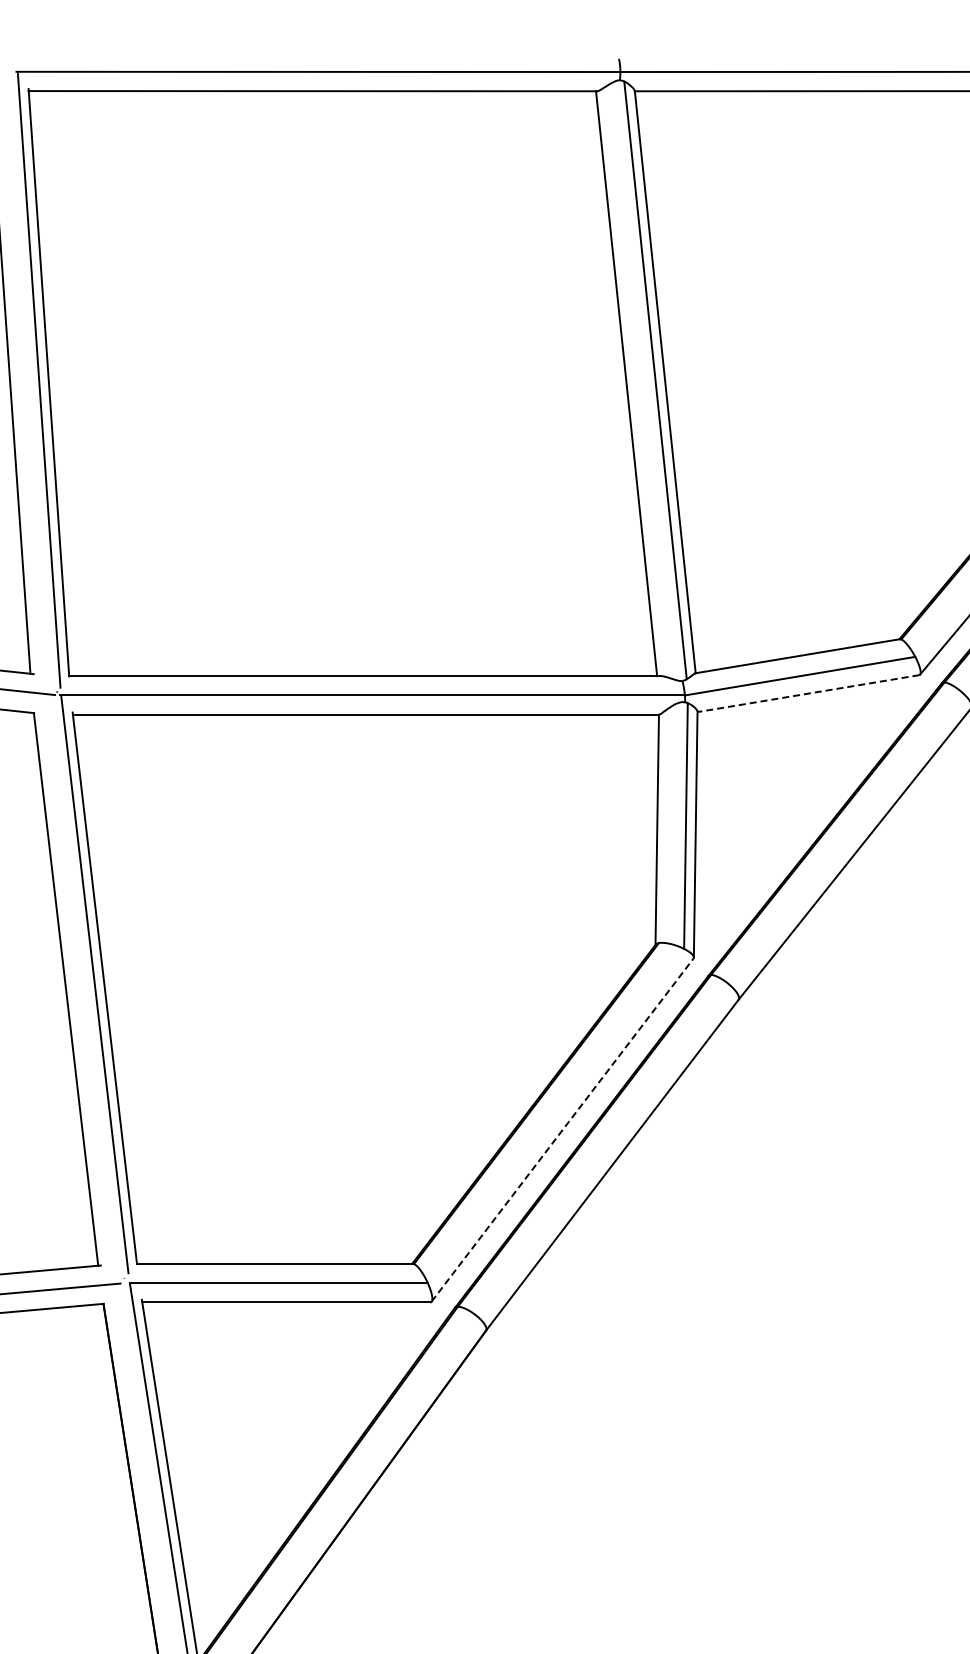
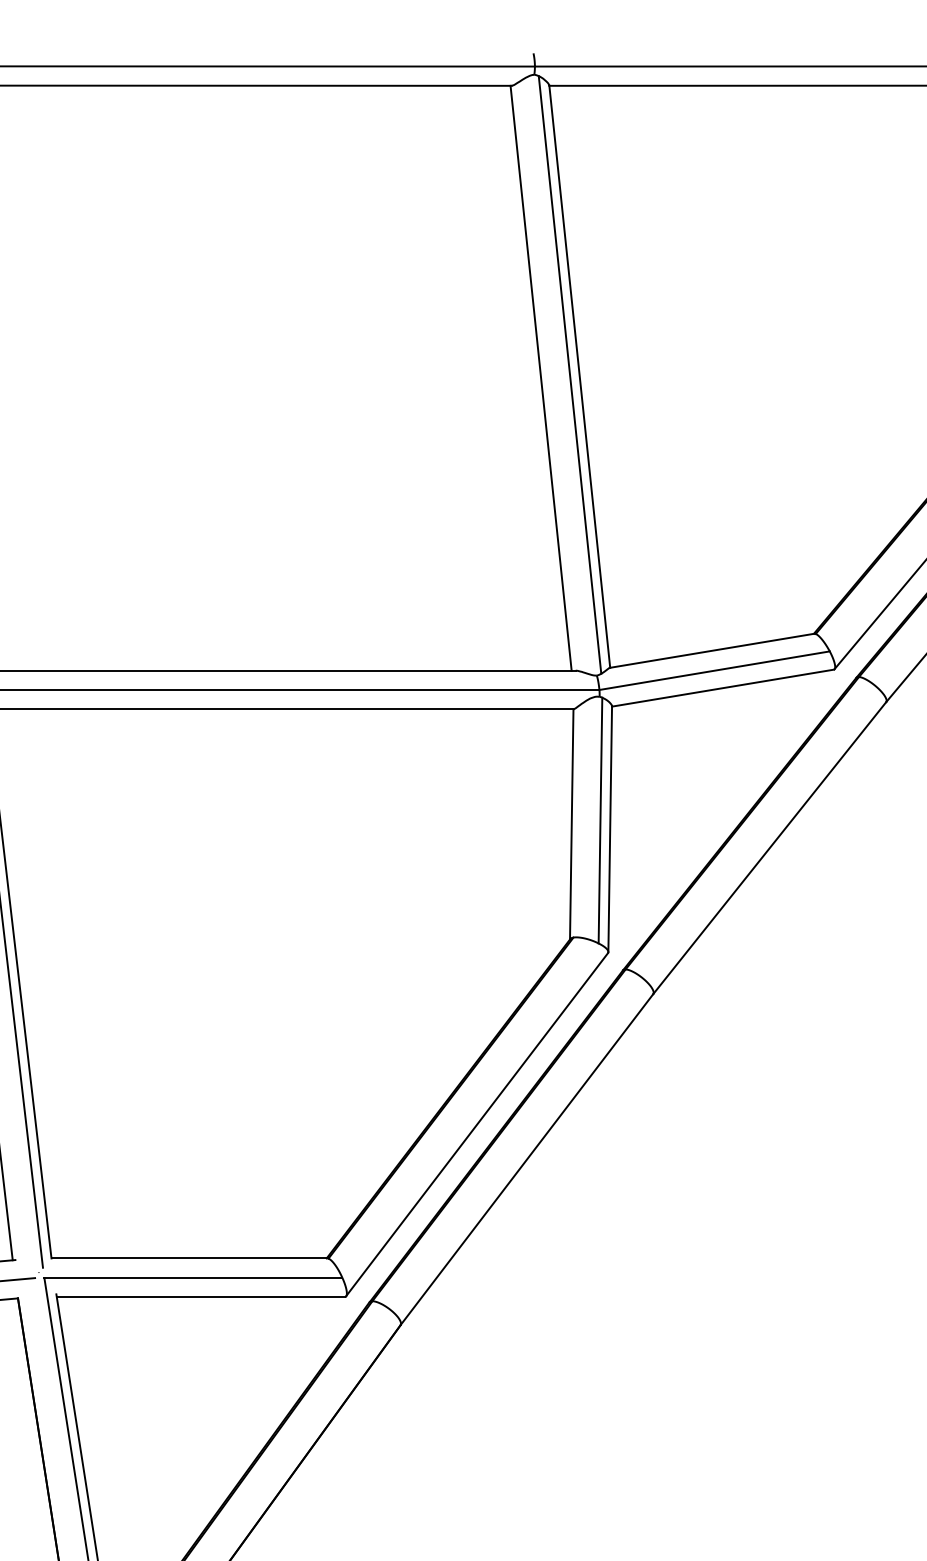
line: (807, 693) -> (722, 688), dashed -> solid
line: (562, 1130) -> (477, 1125), dashed -> solid

